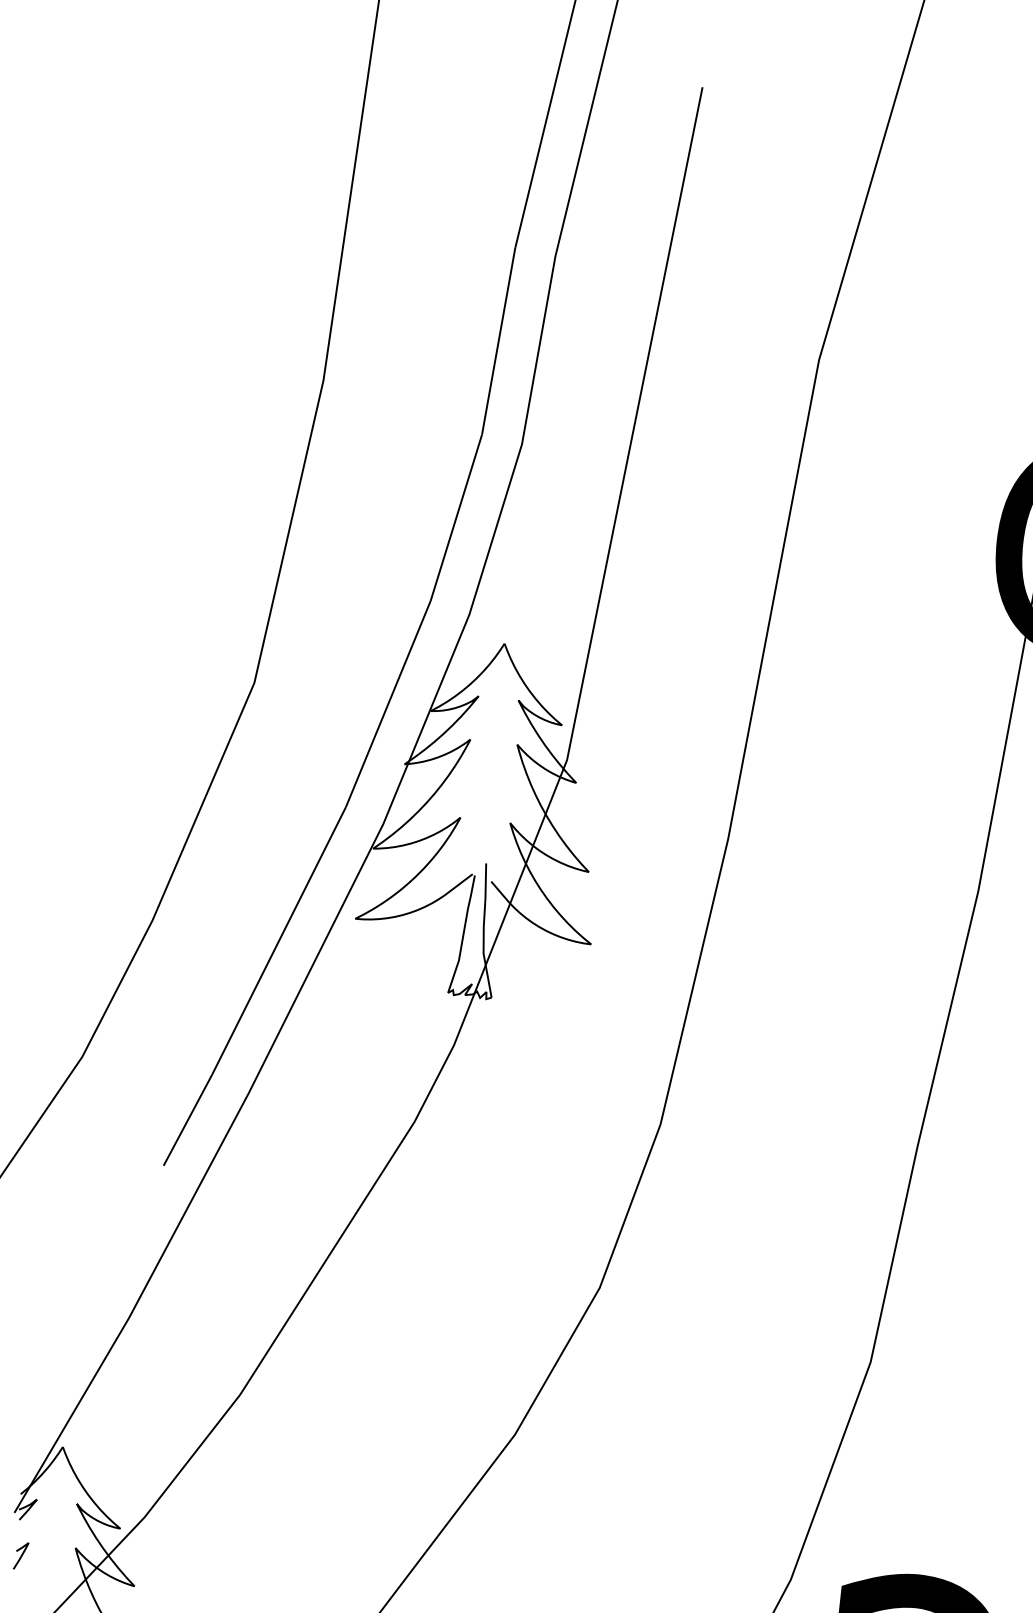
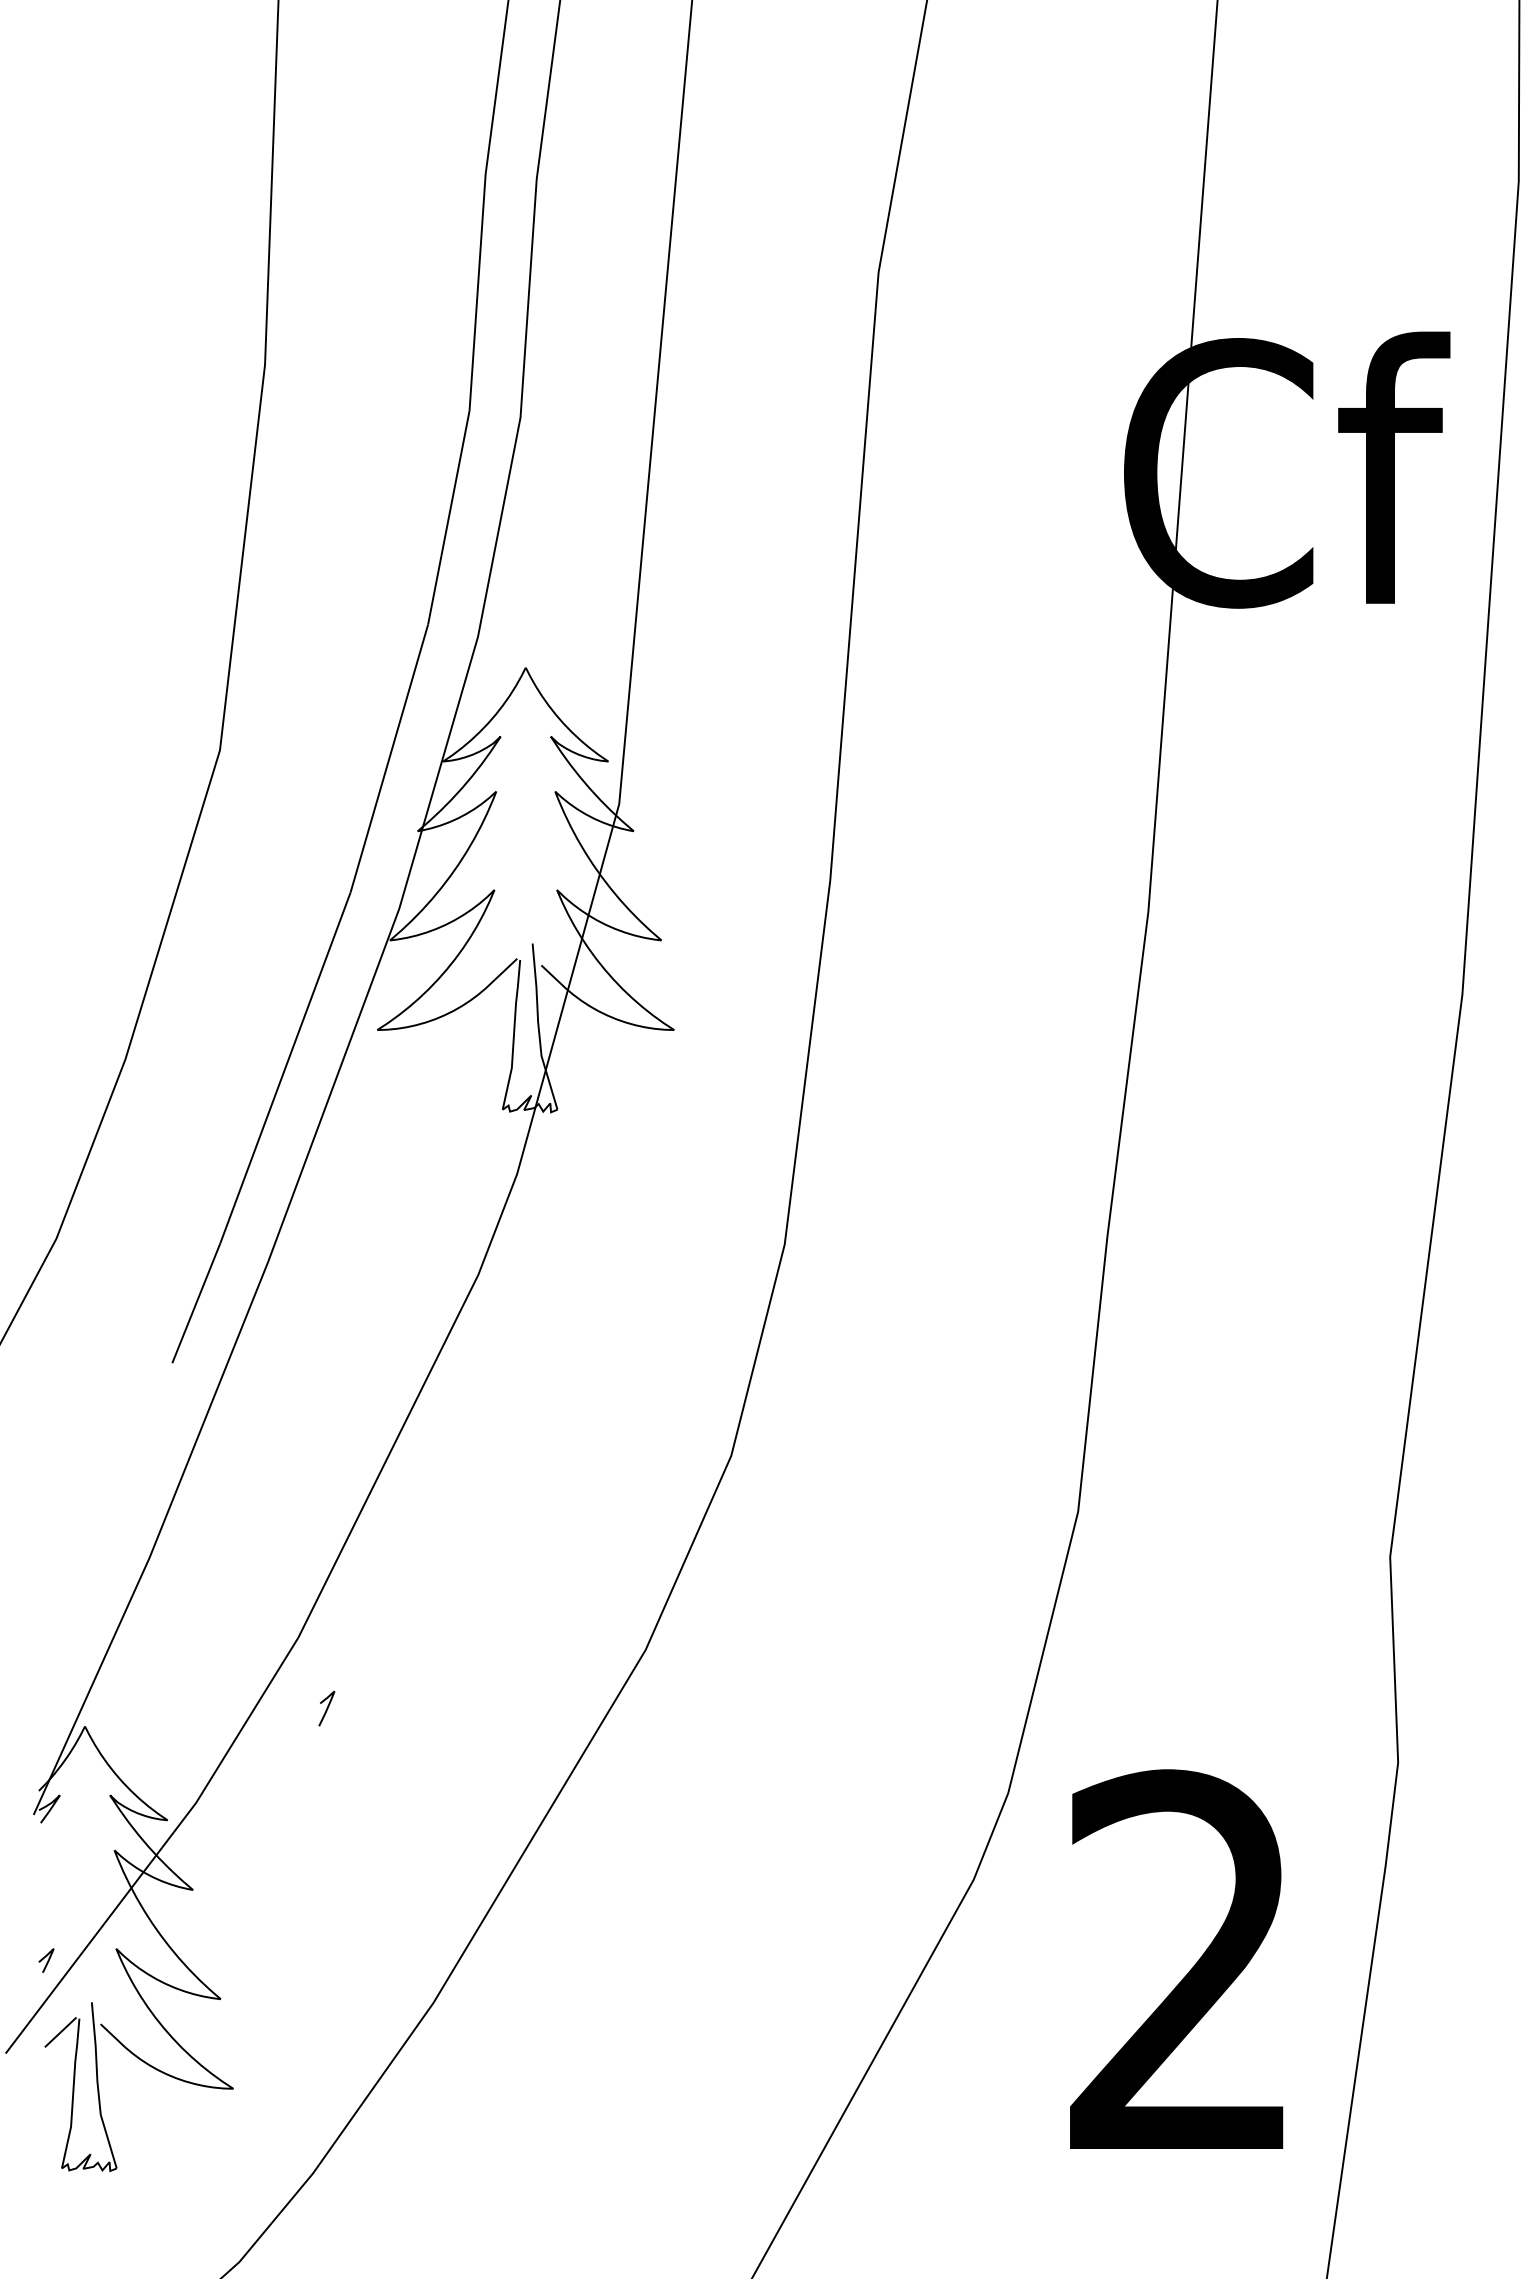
curve: (20, 1555) -> (326, 1708), moved

